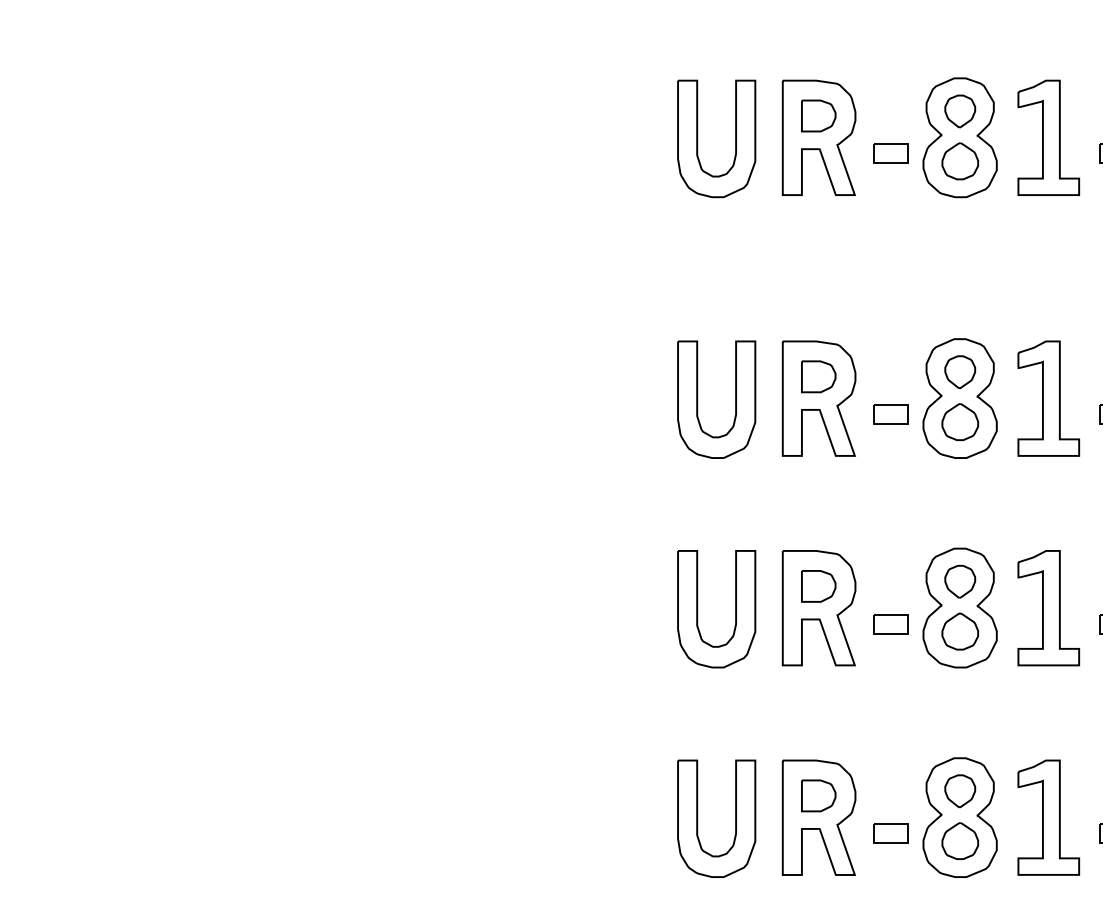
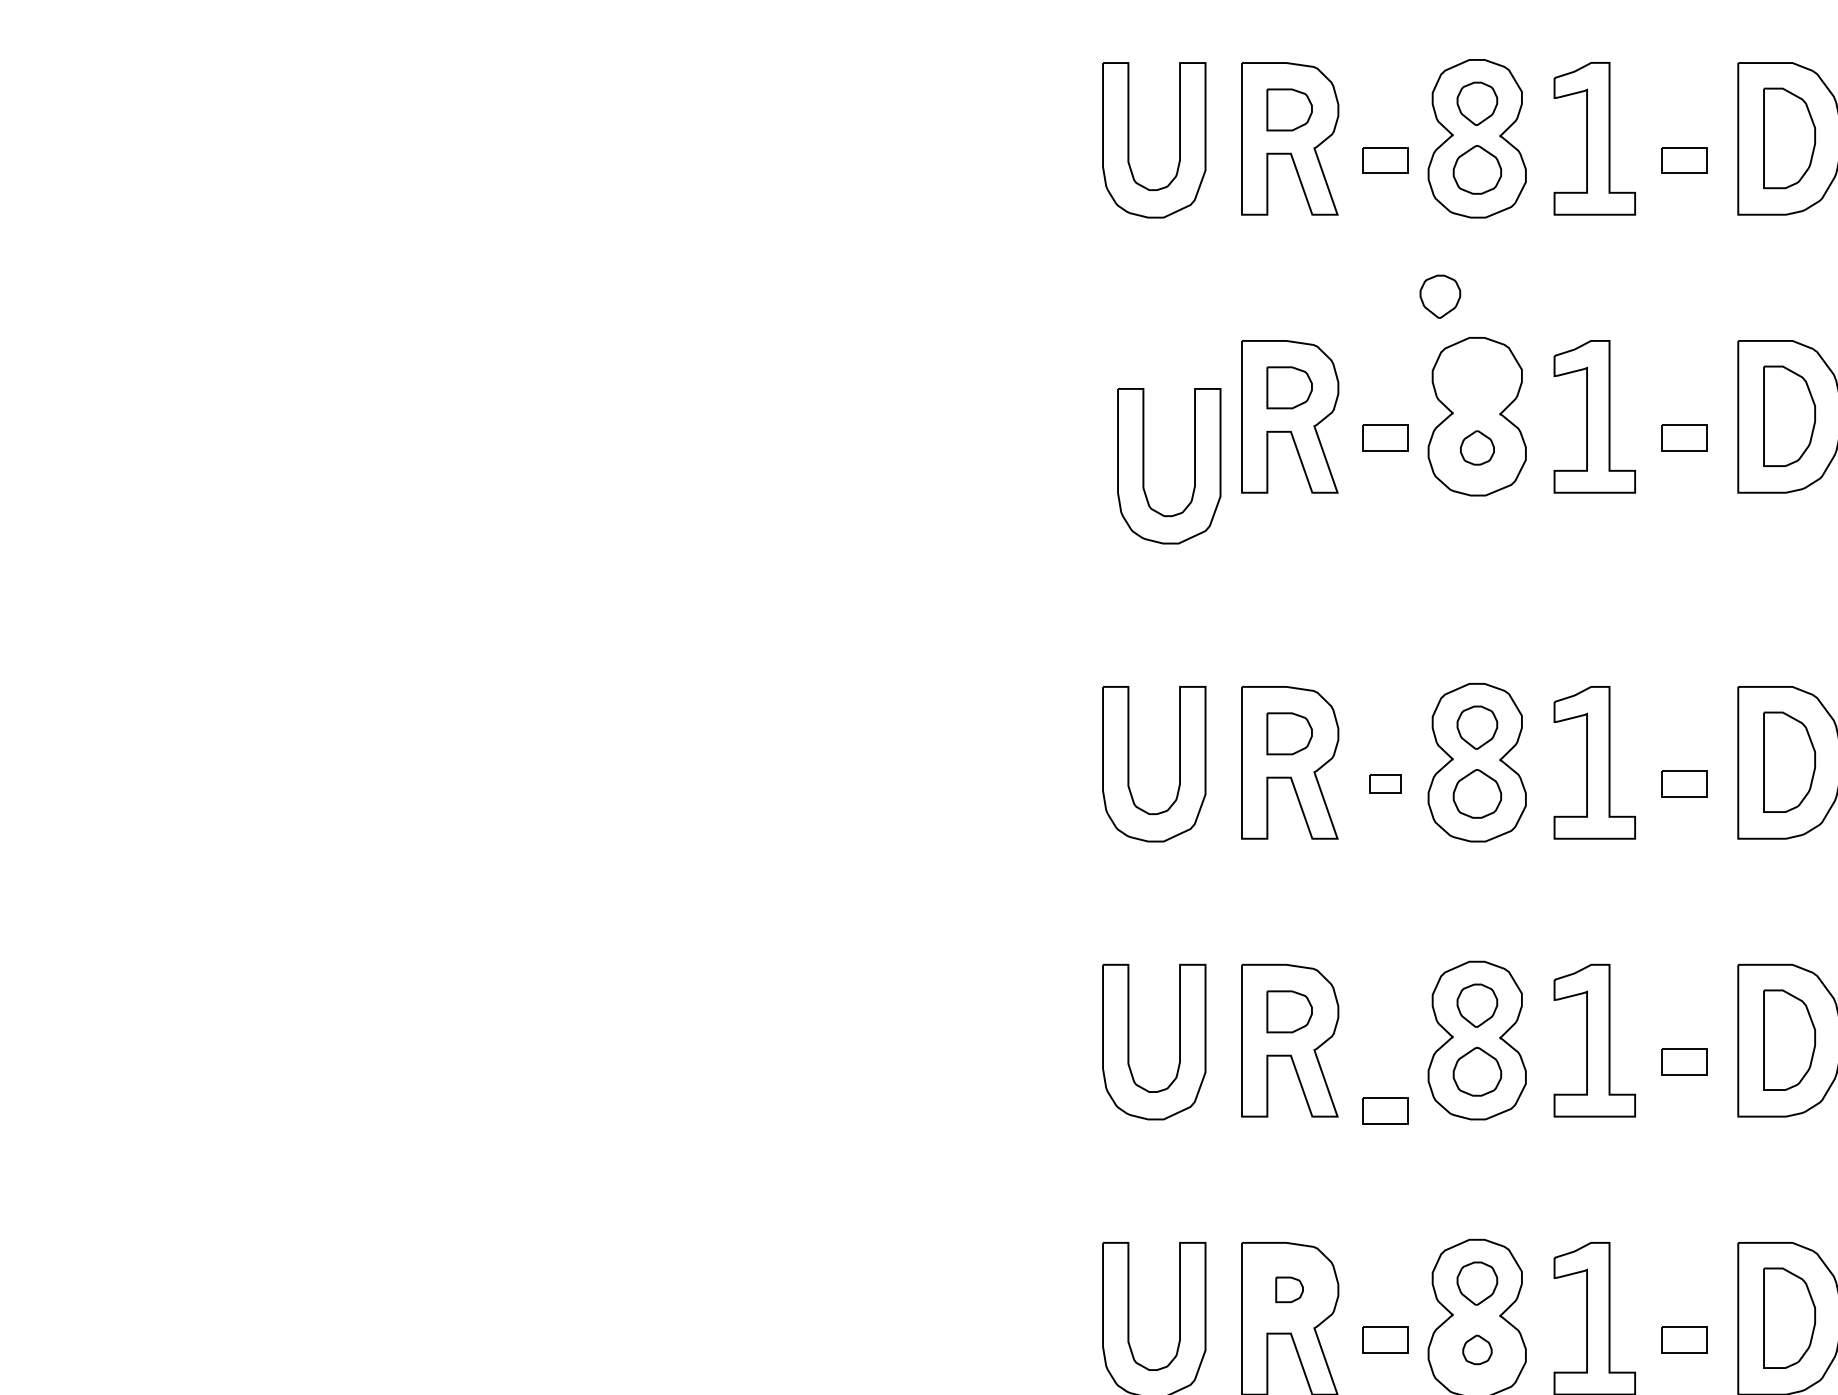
part: (960, 111) -> (1440, 296), moved
part: (698, 139) -> (1144, 466), moved
part: (960, 160) -> (1477, 447), size x0.7
part: (890, 414) -> (1385, 783), size x0.7
part: (890, 623) -> (1385, 1110), moved
part: (818, 795) -> (1289, 1289), size x0.6
part: (960, 840) -> (1477, 1349), size x0.6

